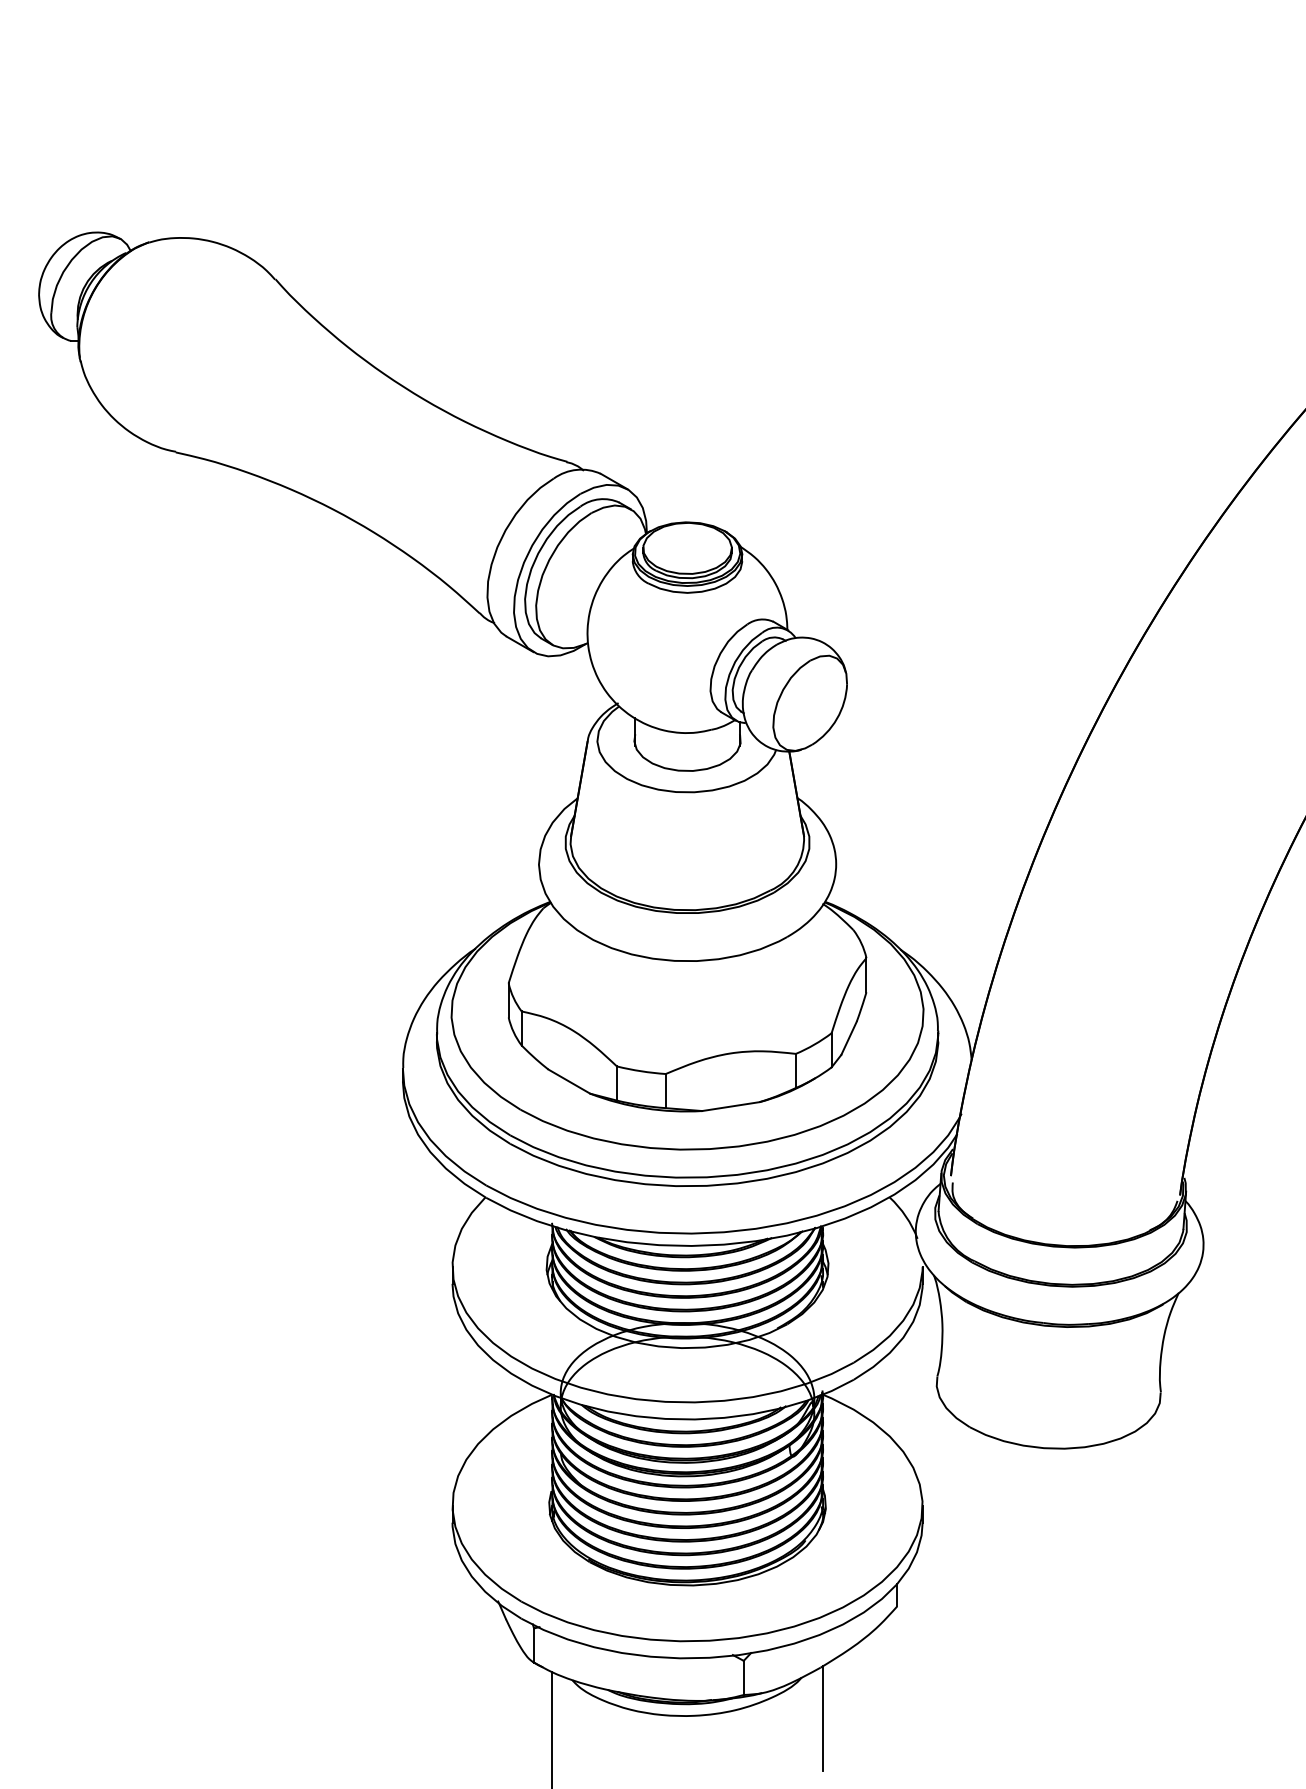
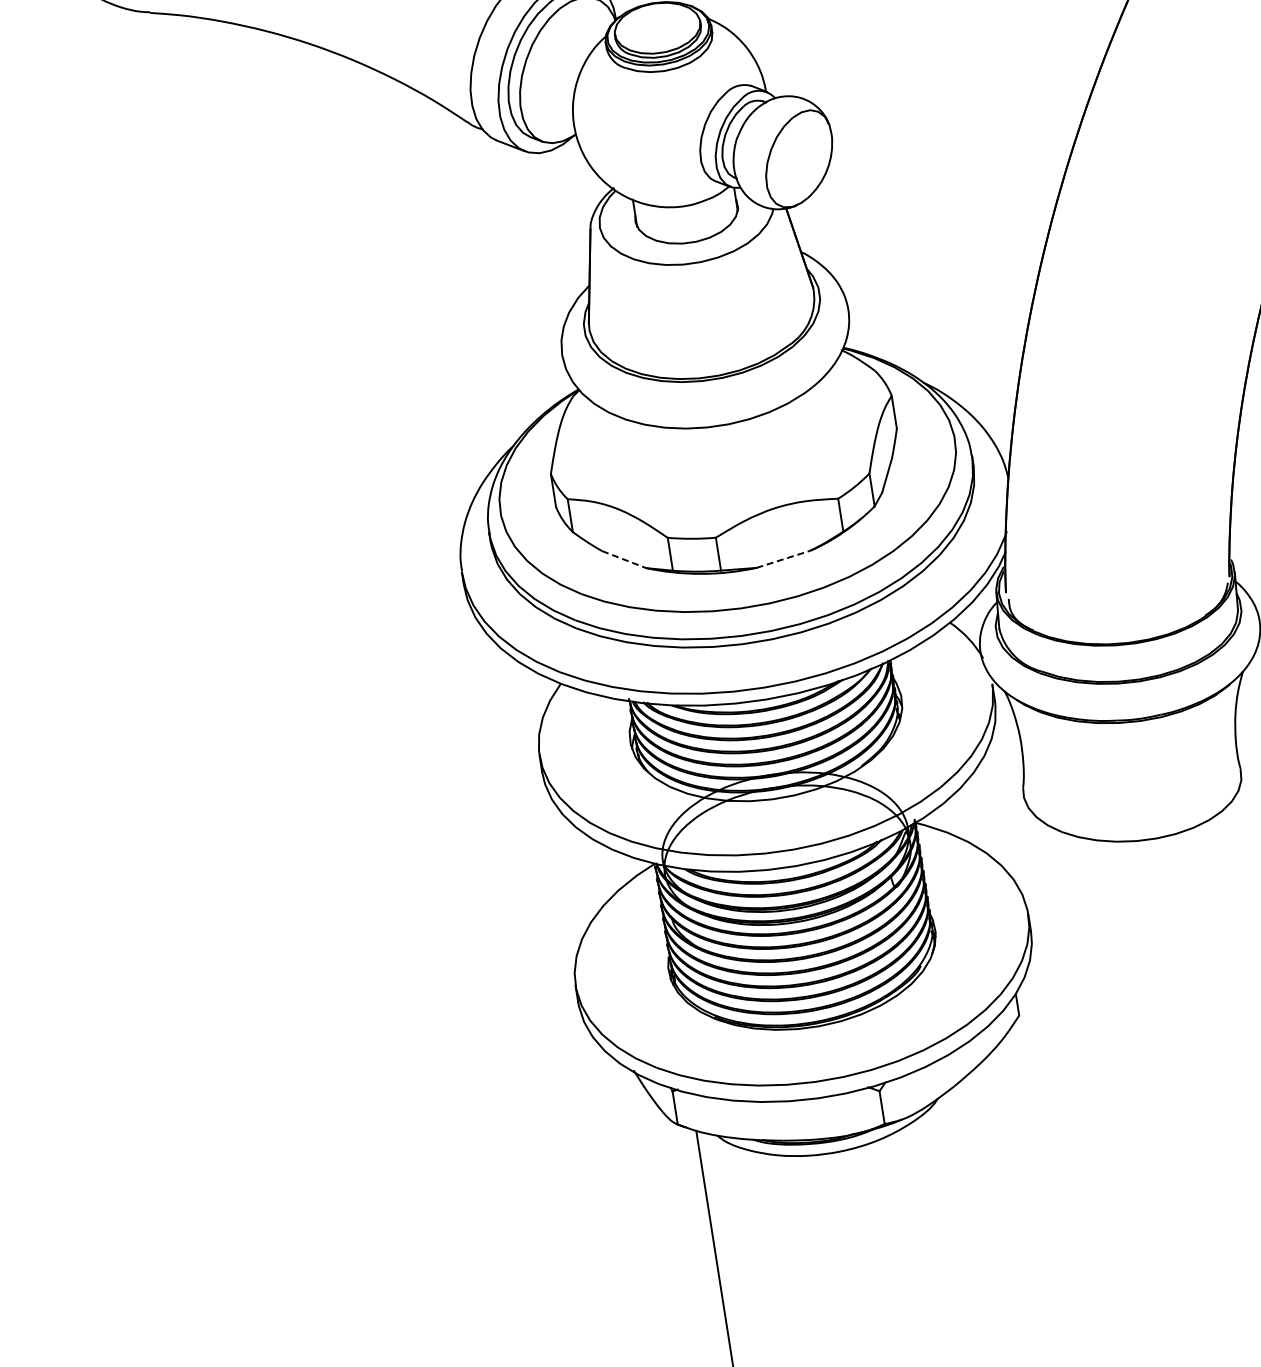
line: (569, 1081) -> (624, 559), solid -> dashed
line: (730, 1106) -> (783, 559), solid -> dashed
line: (823, 1717) -> (964, 1133), removed

